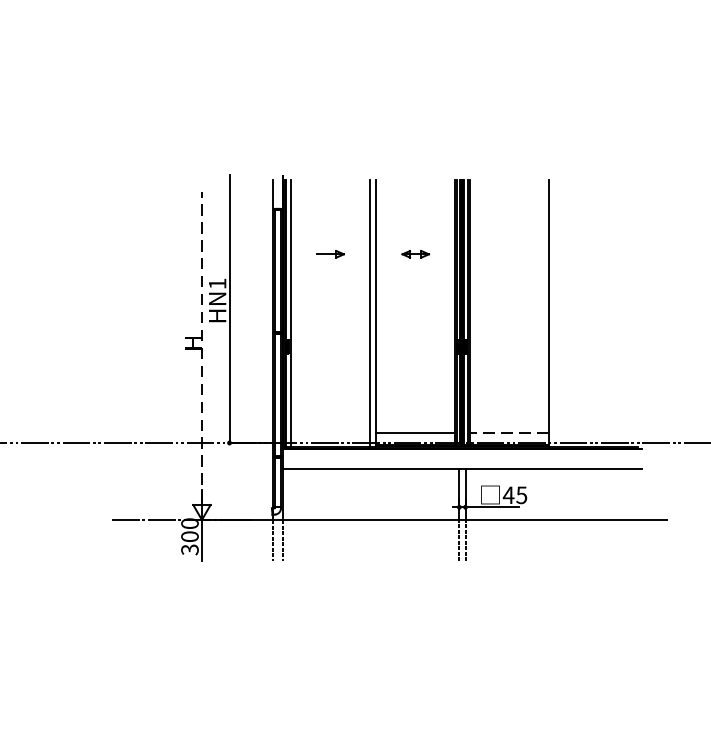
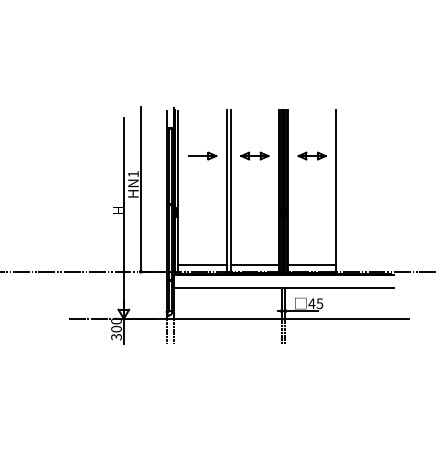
part: (330, 253) -> (202, 155), size x1.67
part: (415, 253) -> (254, 155), size x1.67
part: (508, 253) -> (311, 155), added
line: (201, 346) -> (123, 212), dashed -> solid
line: (330, 432) -> (202, 265), added
line: (508, 432) -> (311, 265), dashed -> solid

